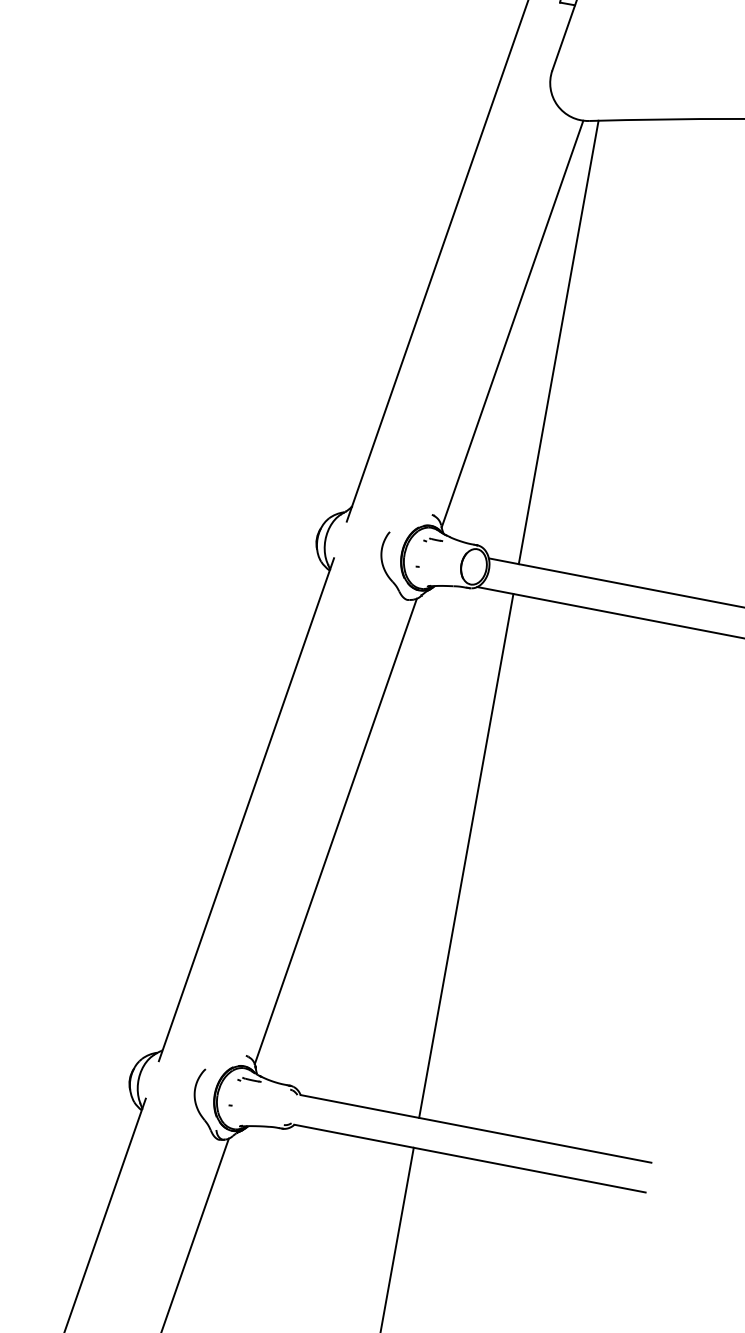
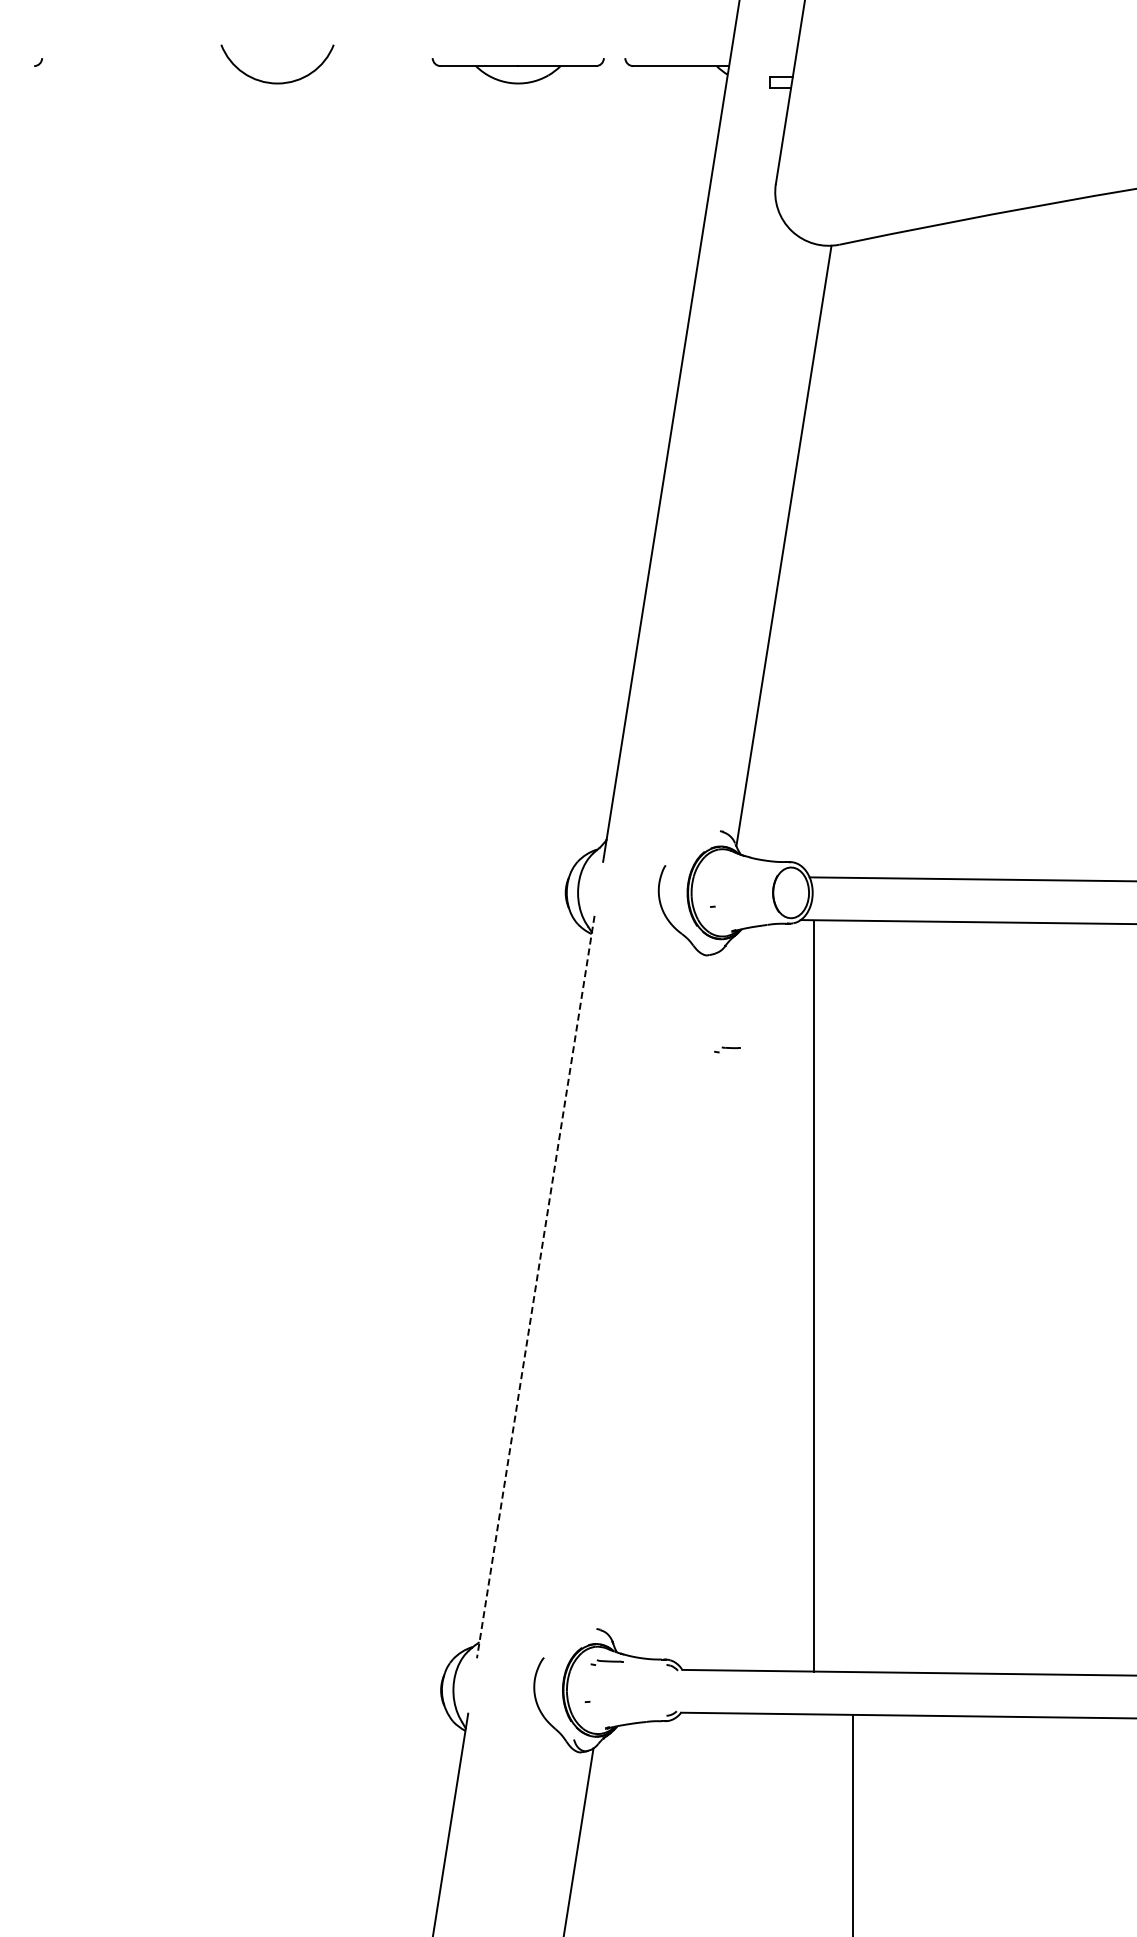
line: (558, 342) -> (852, 559), removed
part: (432, 540) -> (727, 1049), moved
line: (246, 809) -> (535, 1287), solid -> dashed
line: (335, 831) -> (664, 1294), removed
line: (466, 856) -> (813, 1296), moved

